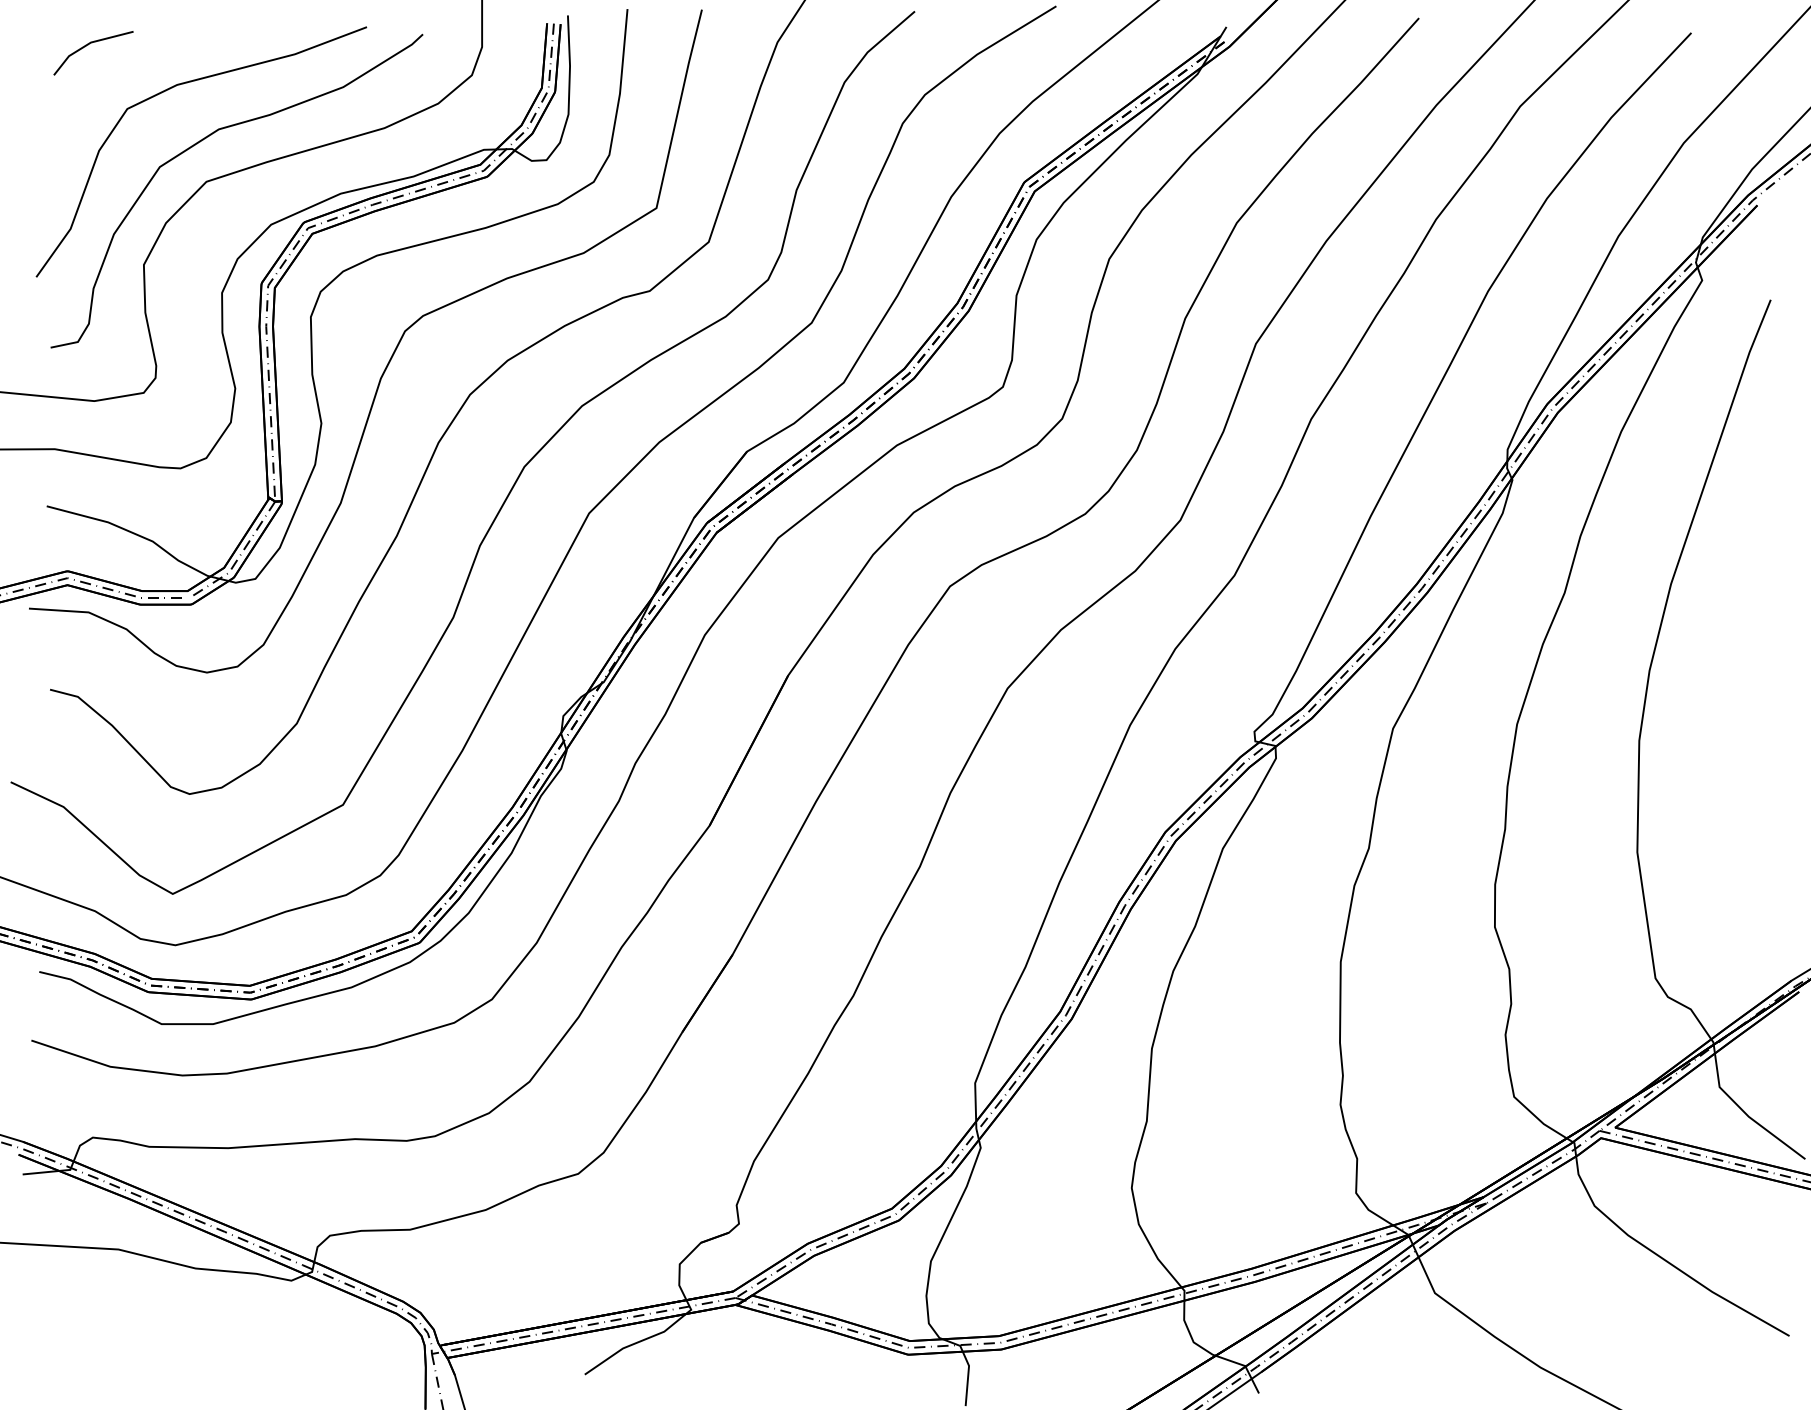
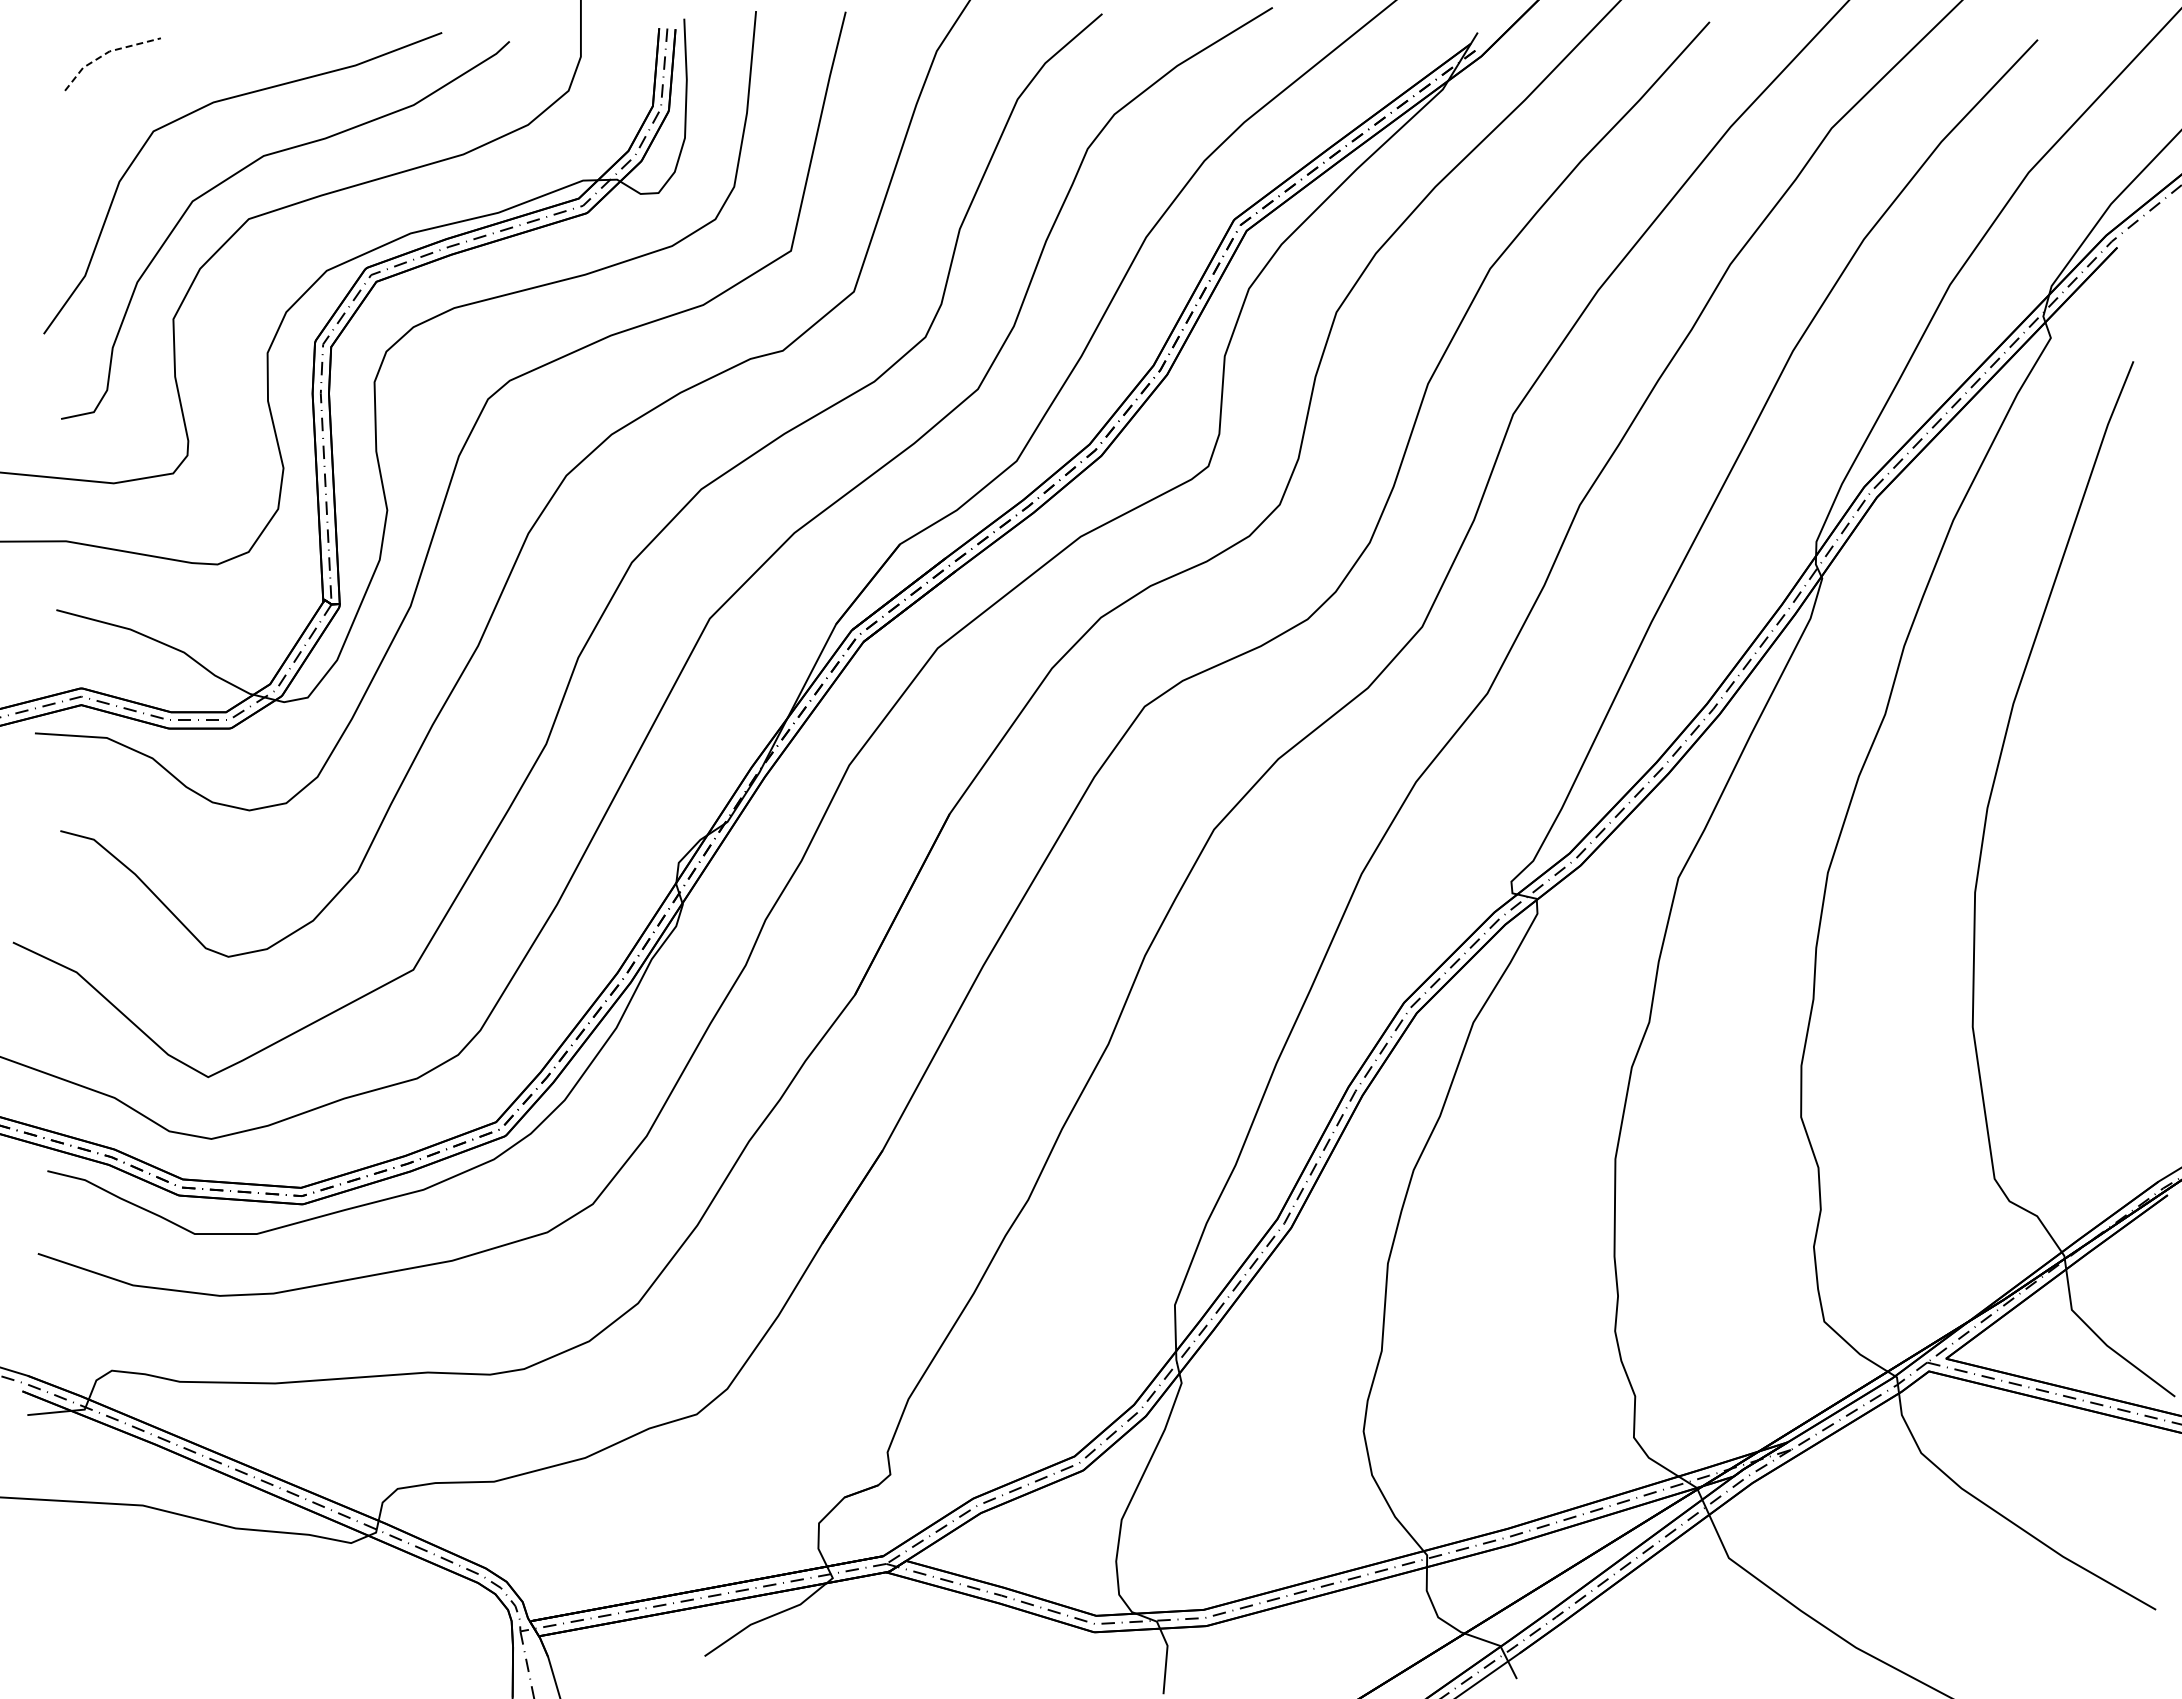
line: (88, 44) -> (106, 53), solid -> dashed

